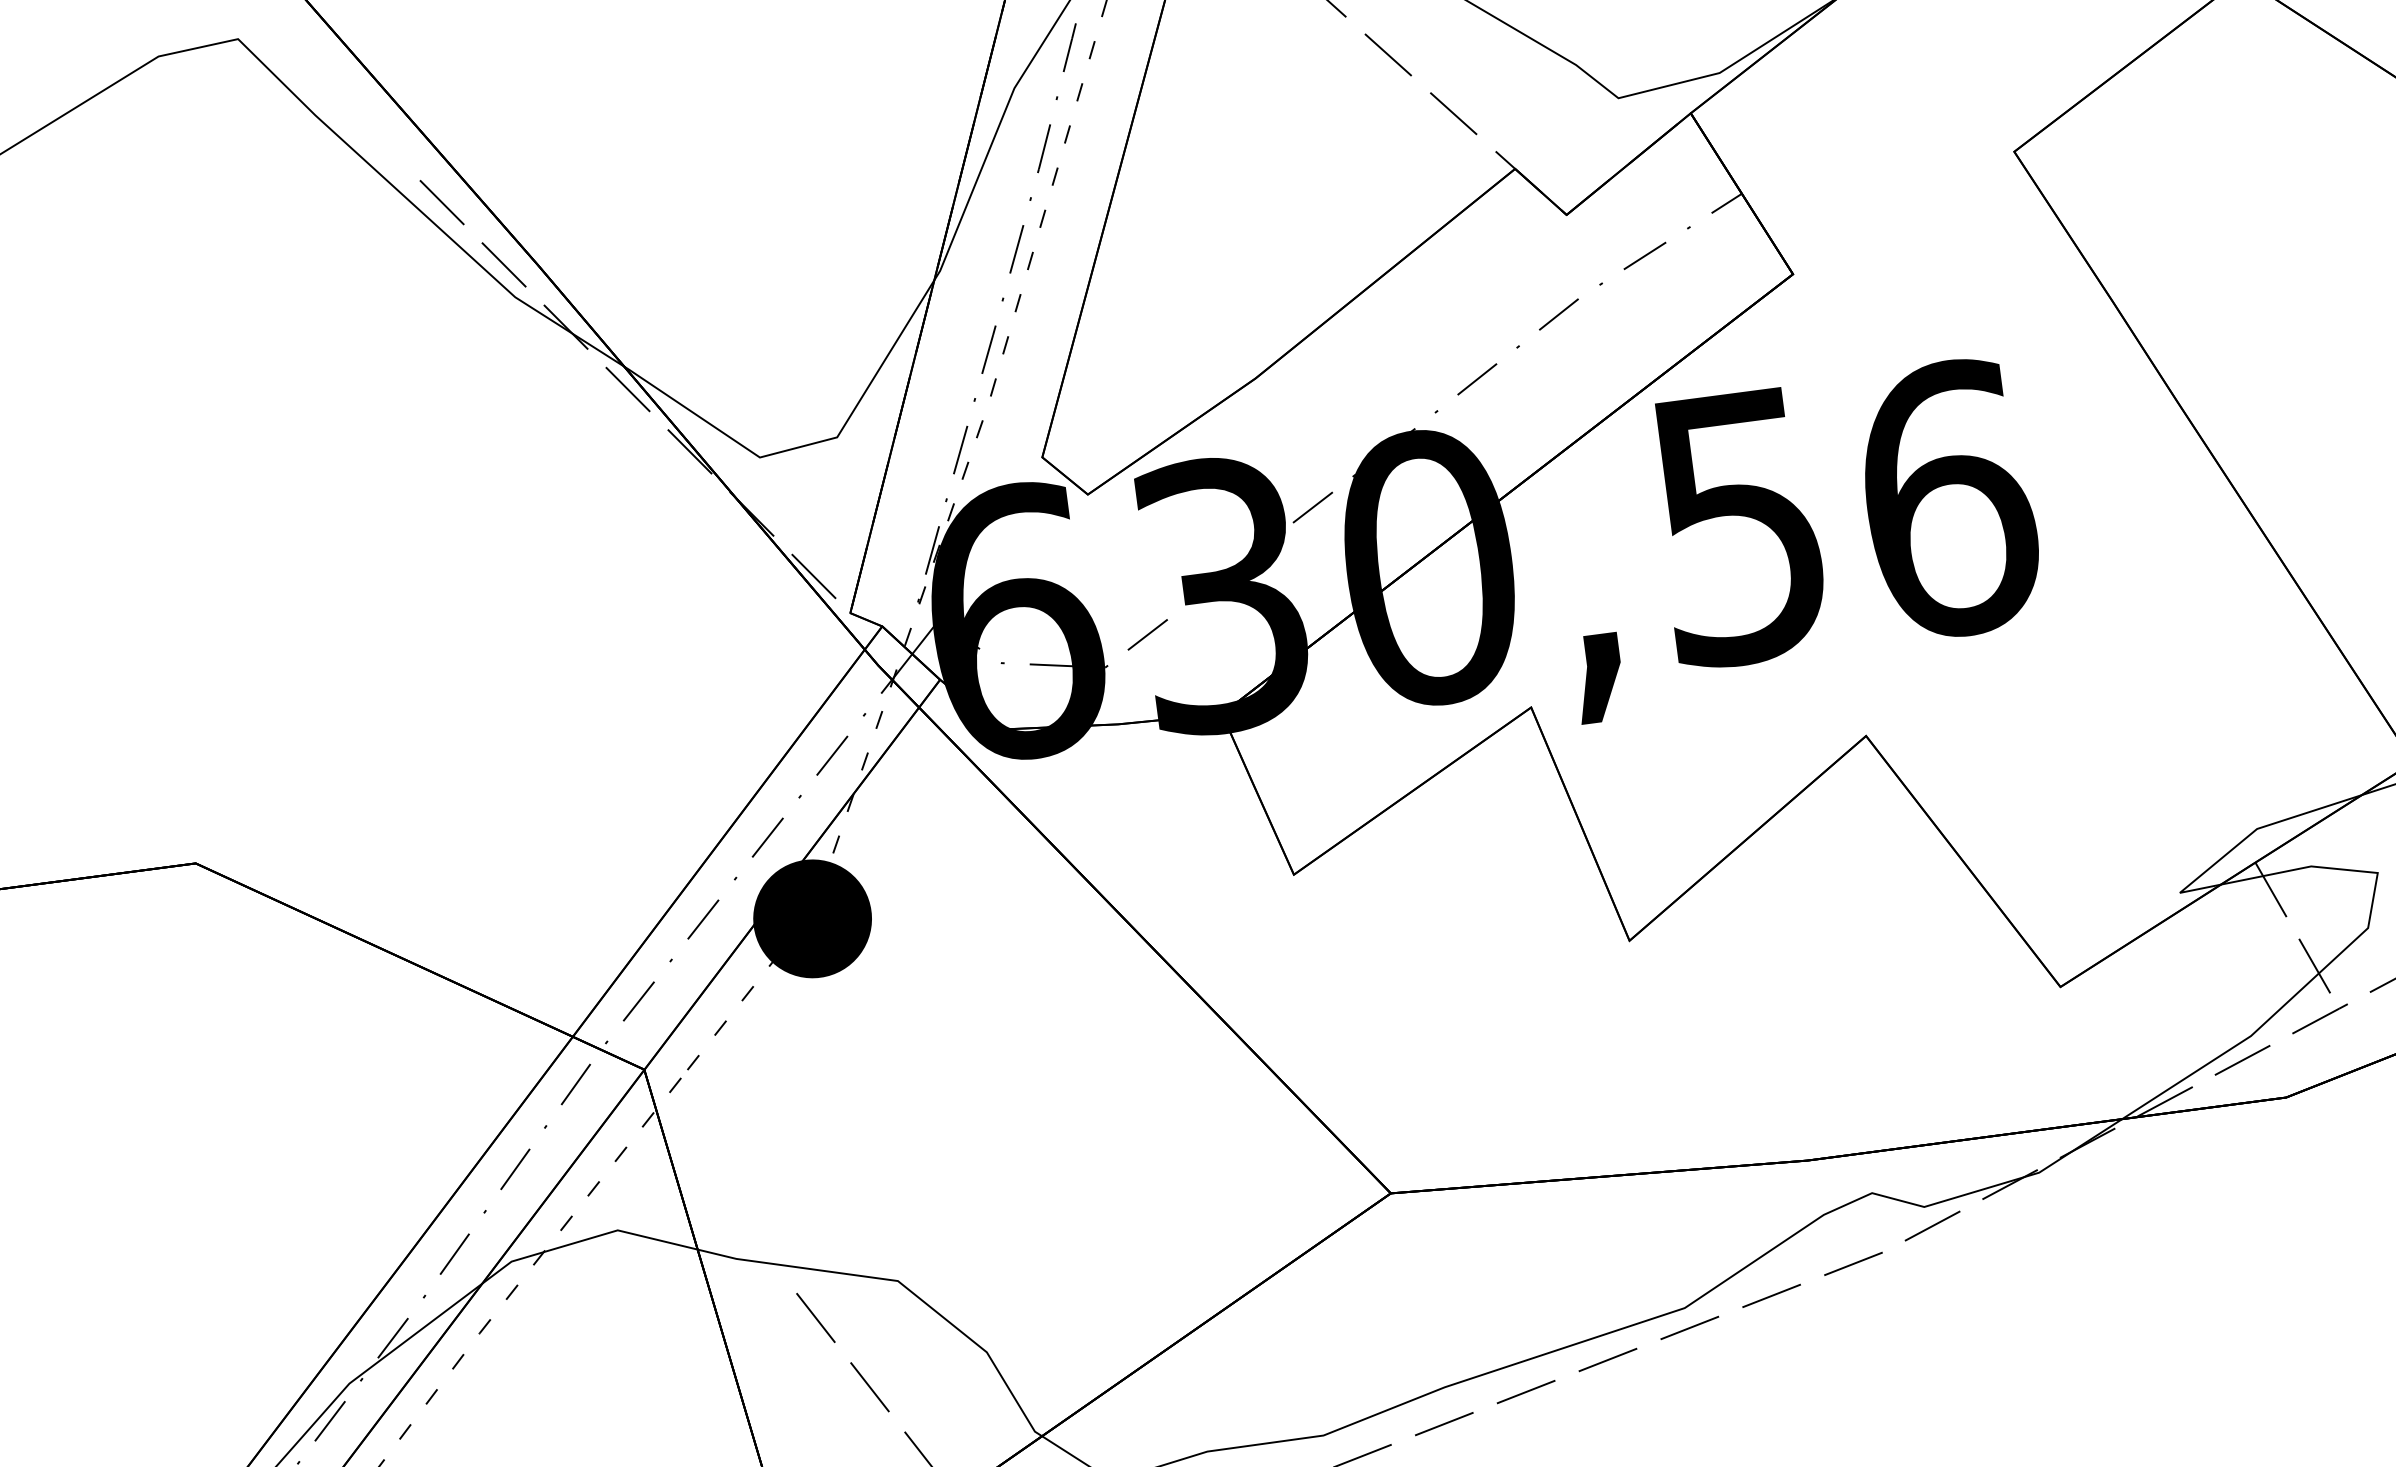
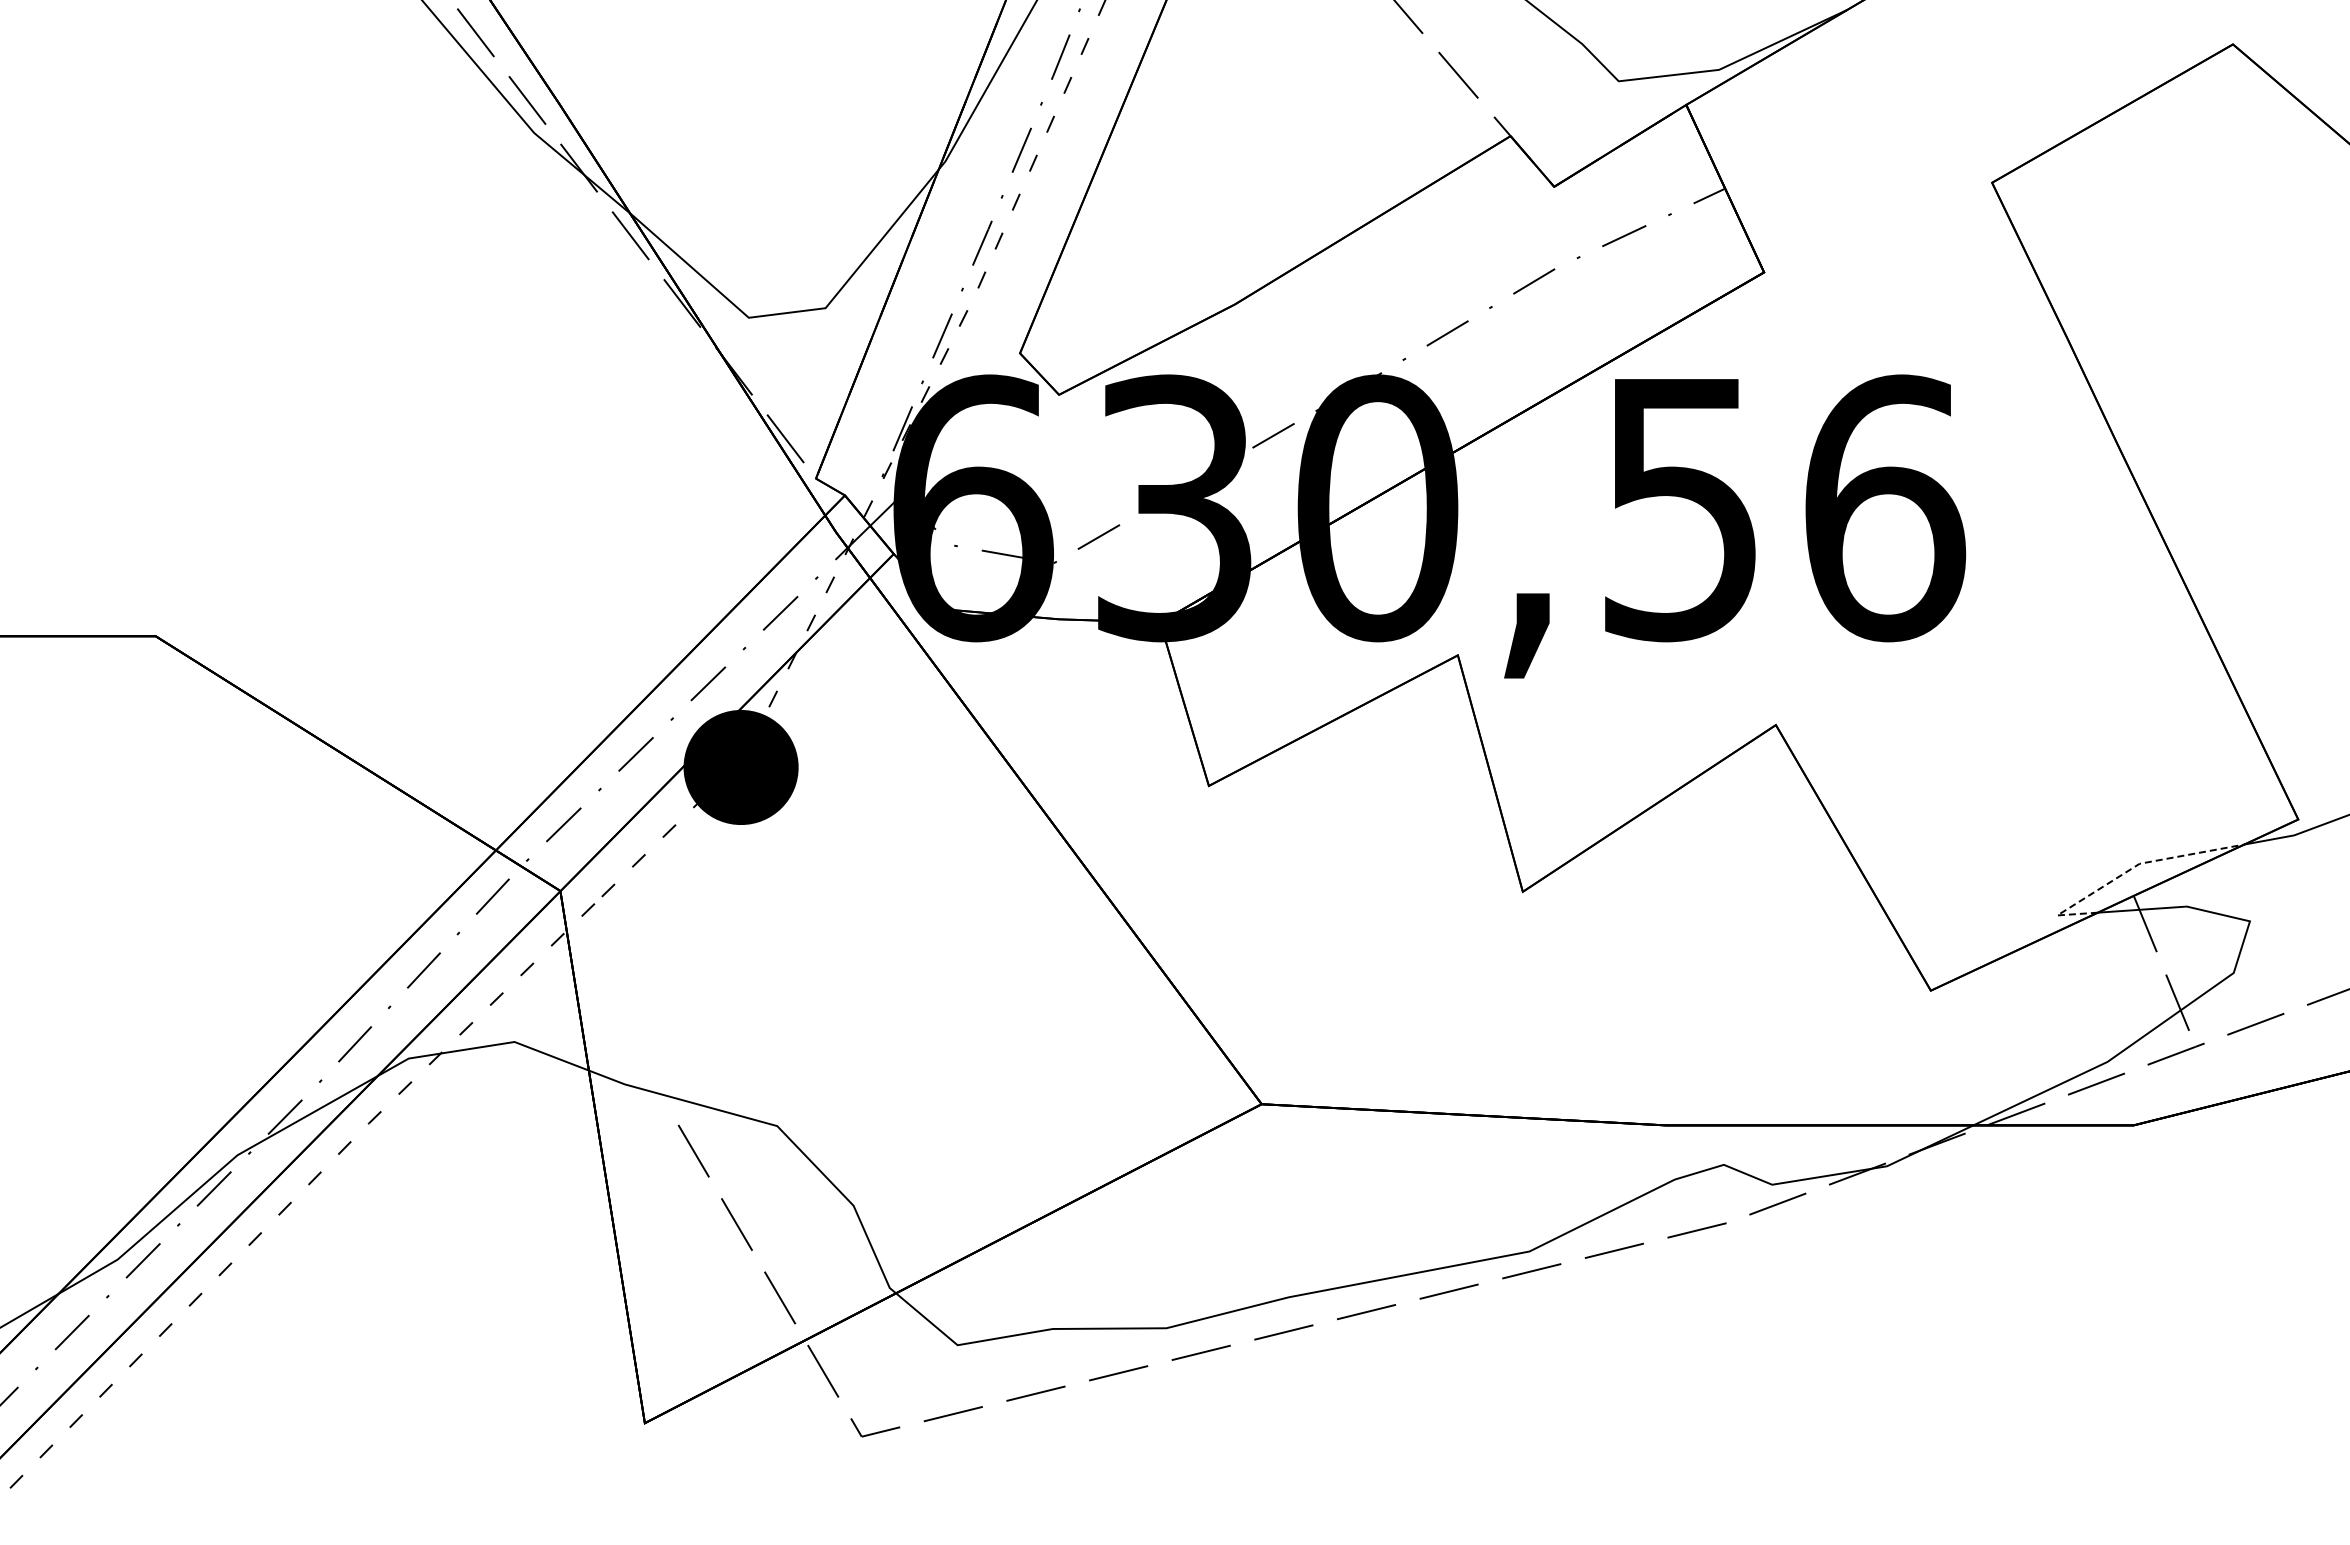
line: (2244, 839) -> (2126, 872), solid -> dashed

